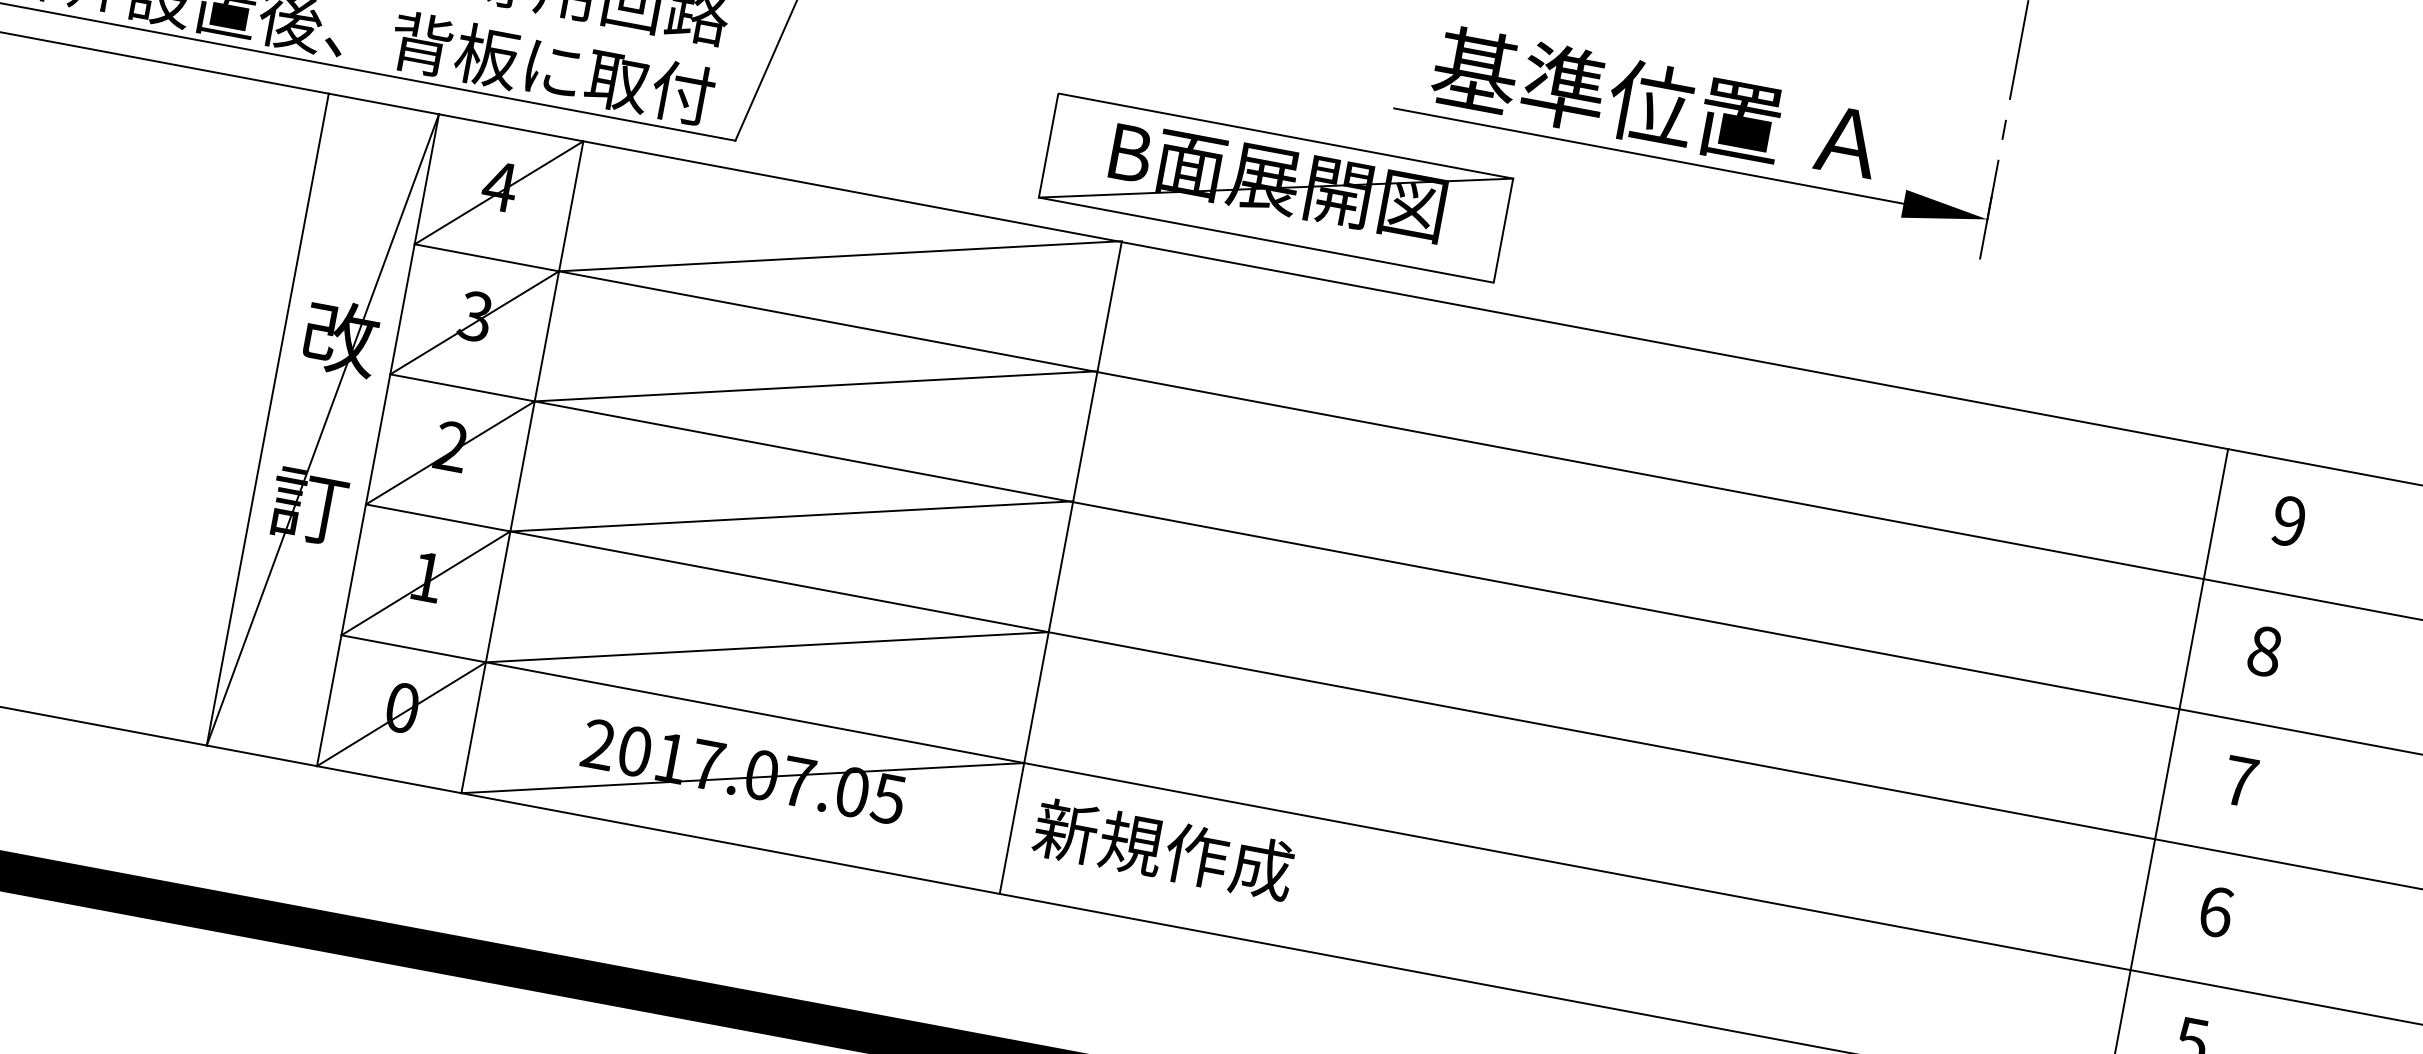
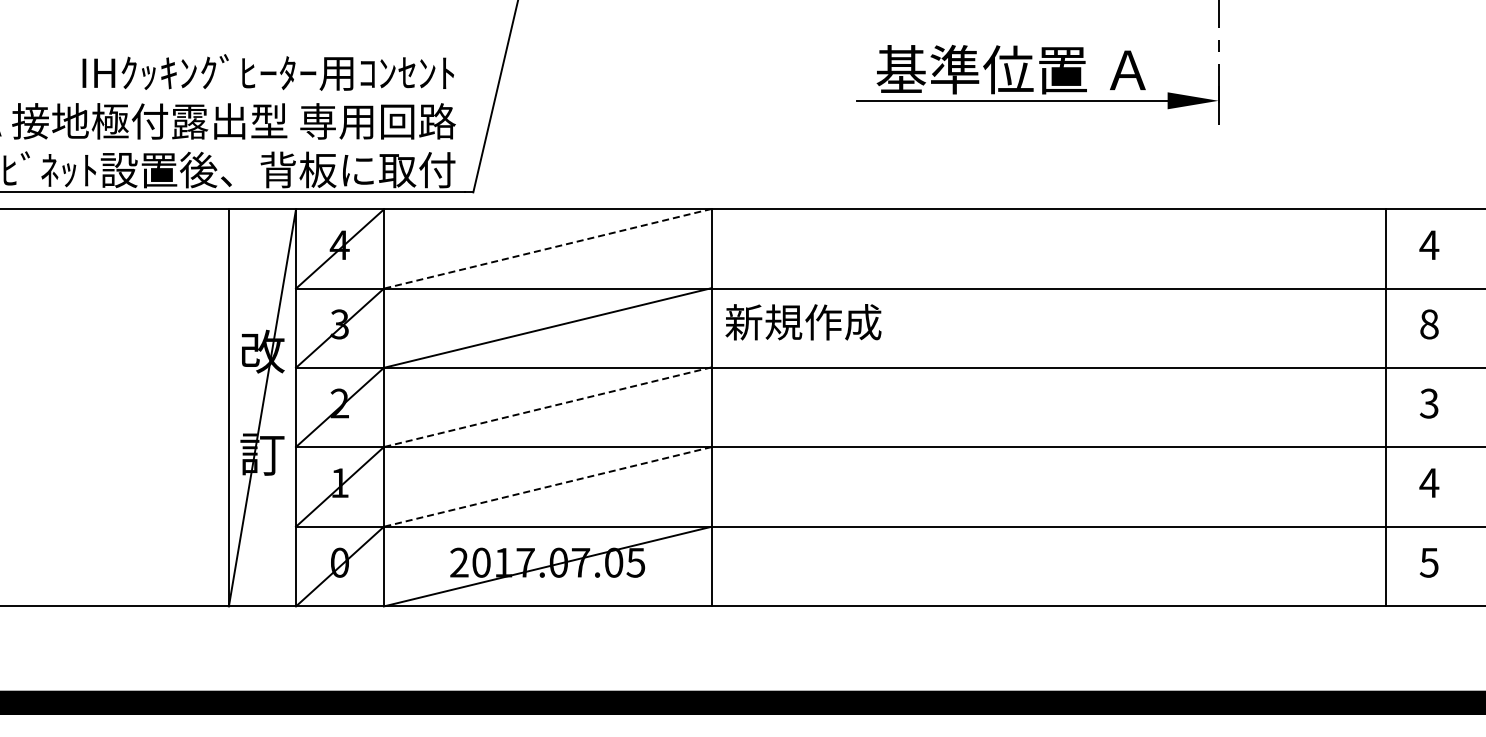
part: (1275, 187) -> (796, 160), removed
line: (839, 255) -> (547, 248), solid -> dashed
line: (791, 516) -> (547, 407), solid -> dashed
text: (2289, 521) -> (1429, 245), 9 -> 4
line: (766, 646) -> (547, 486), solid -> dashed
text: (2238, 780) -> (1428, 403), 7 -> 3
text: (1163, 849) -> (803, 322), moved
text: (2216, 912) -> (1429, 483), 6 -> 4

